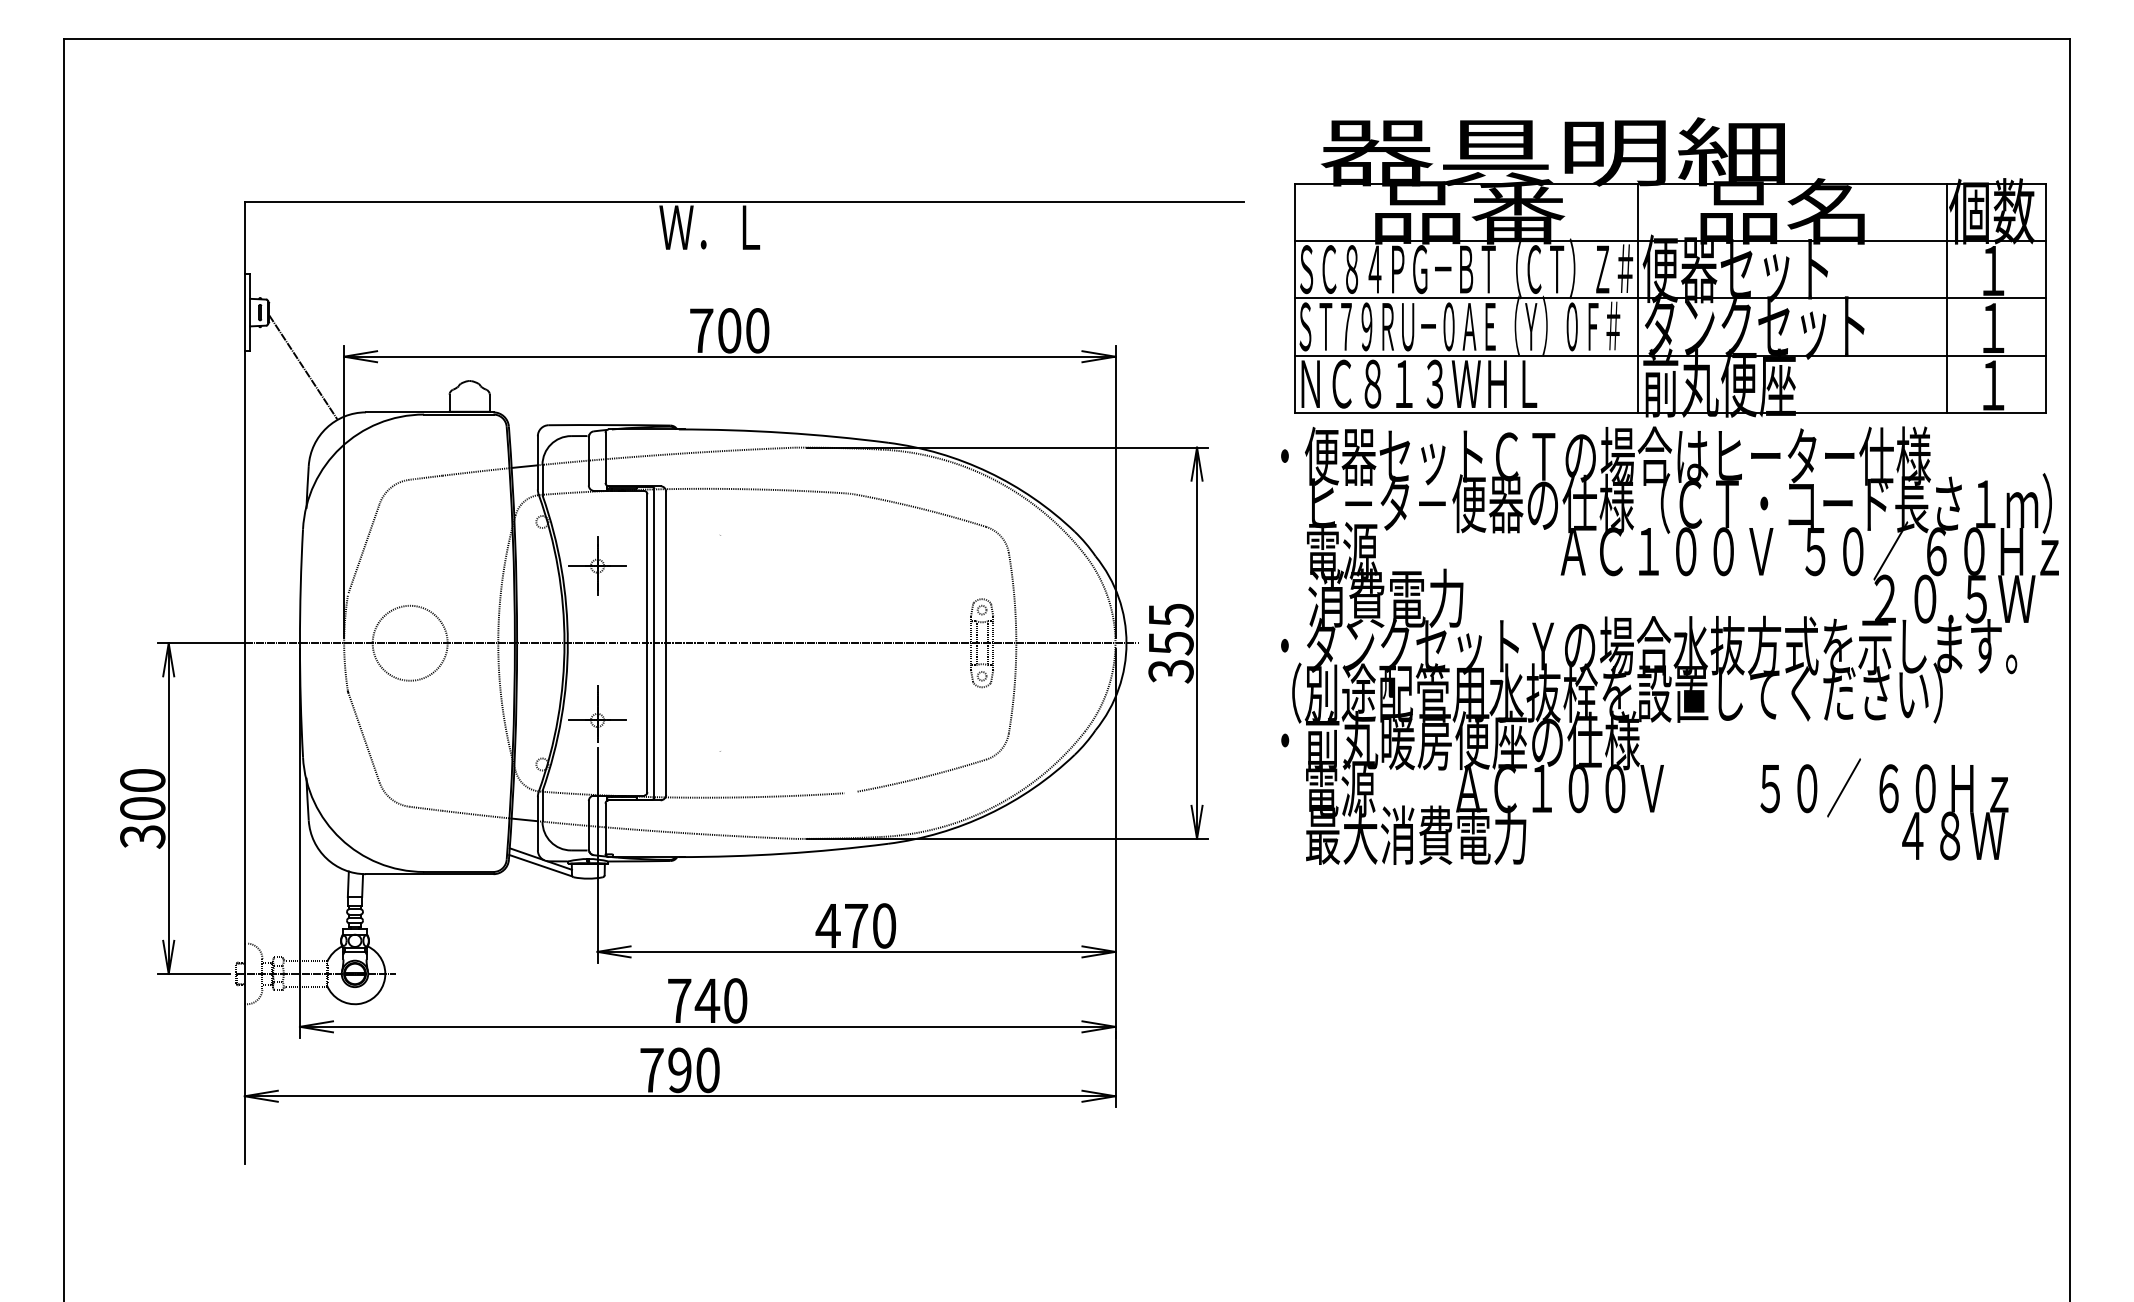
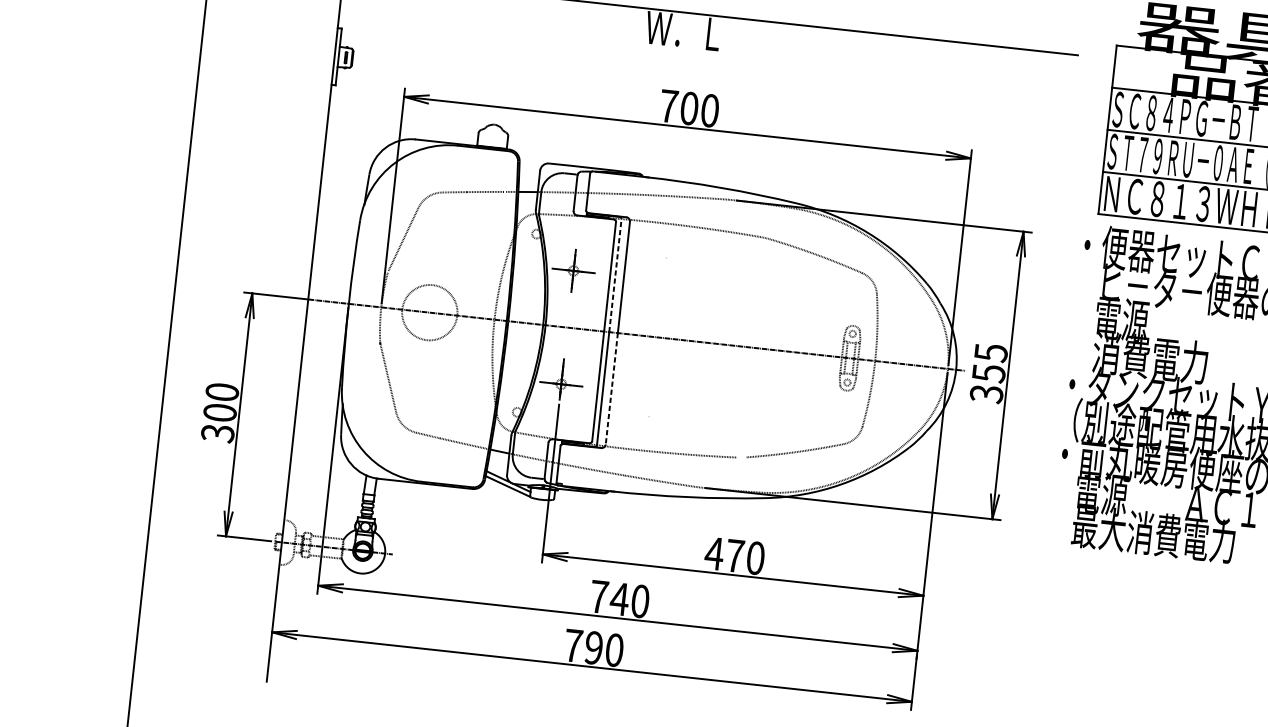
line: (303, 367) -> (373, 101), removed
line: (654, 565) -> (615, 275), solid -> dashed
line: (666, 719) -> (612, 389), solid -> dashed

